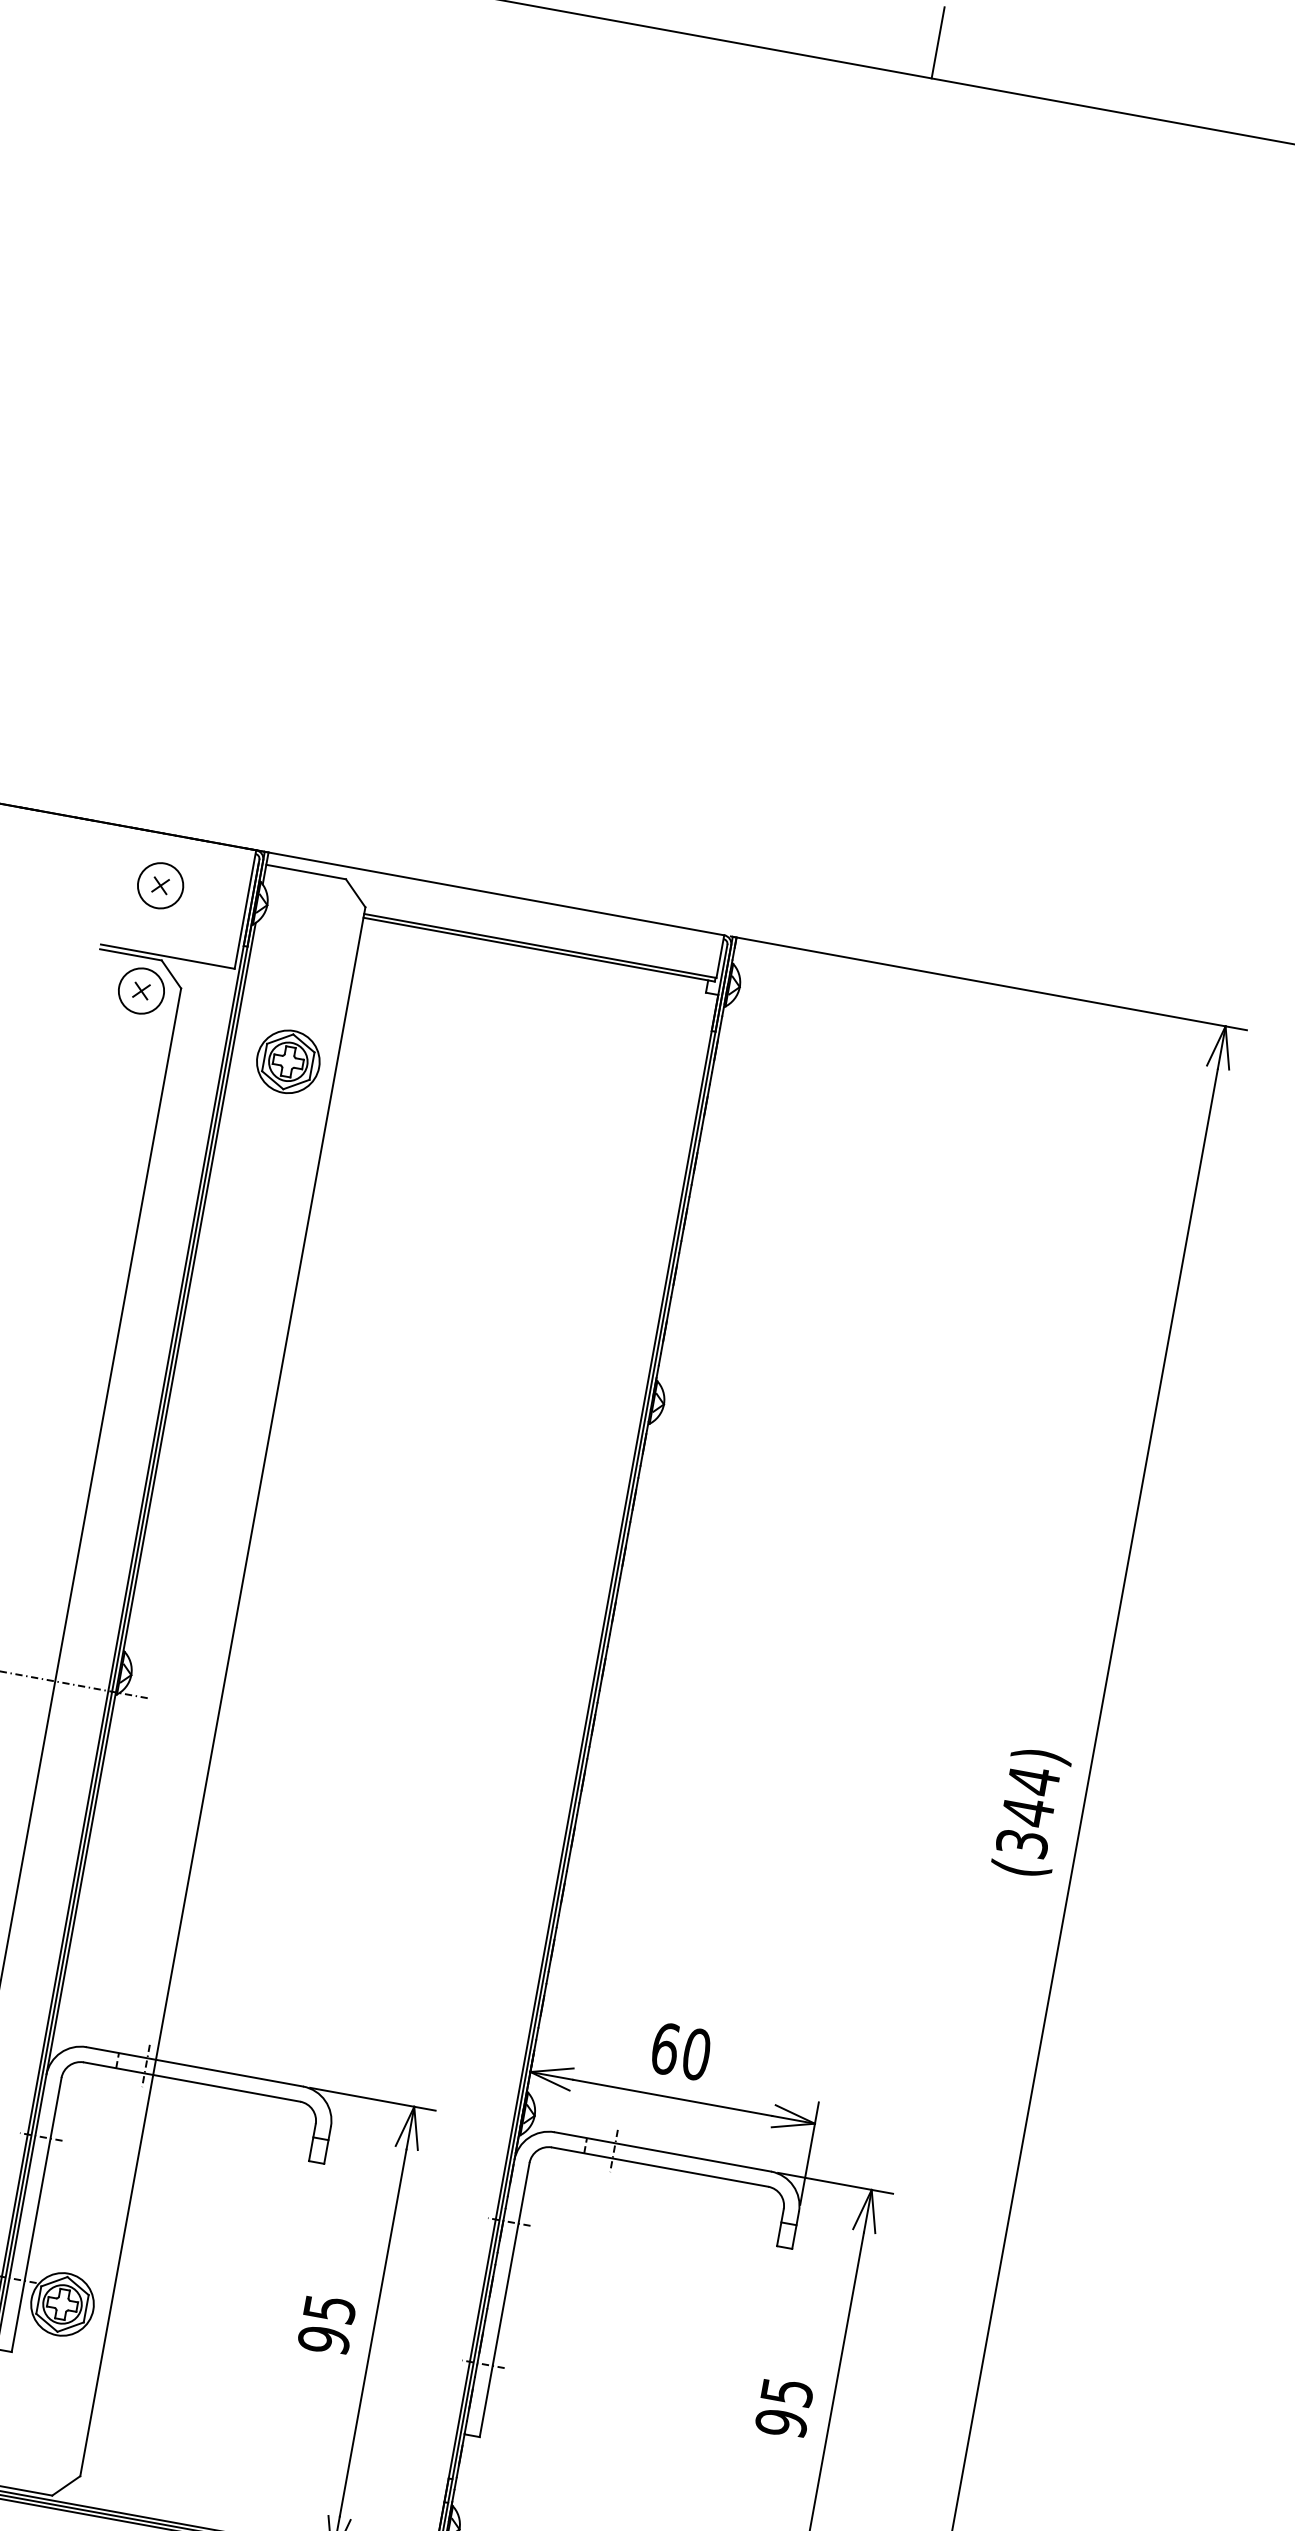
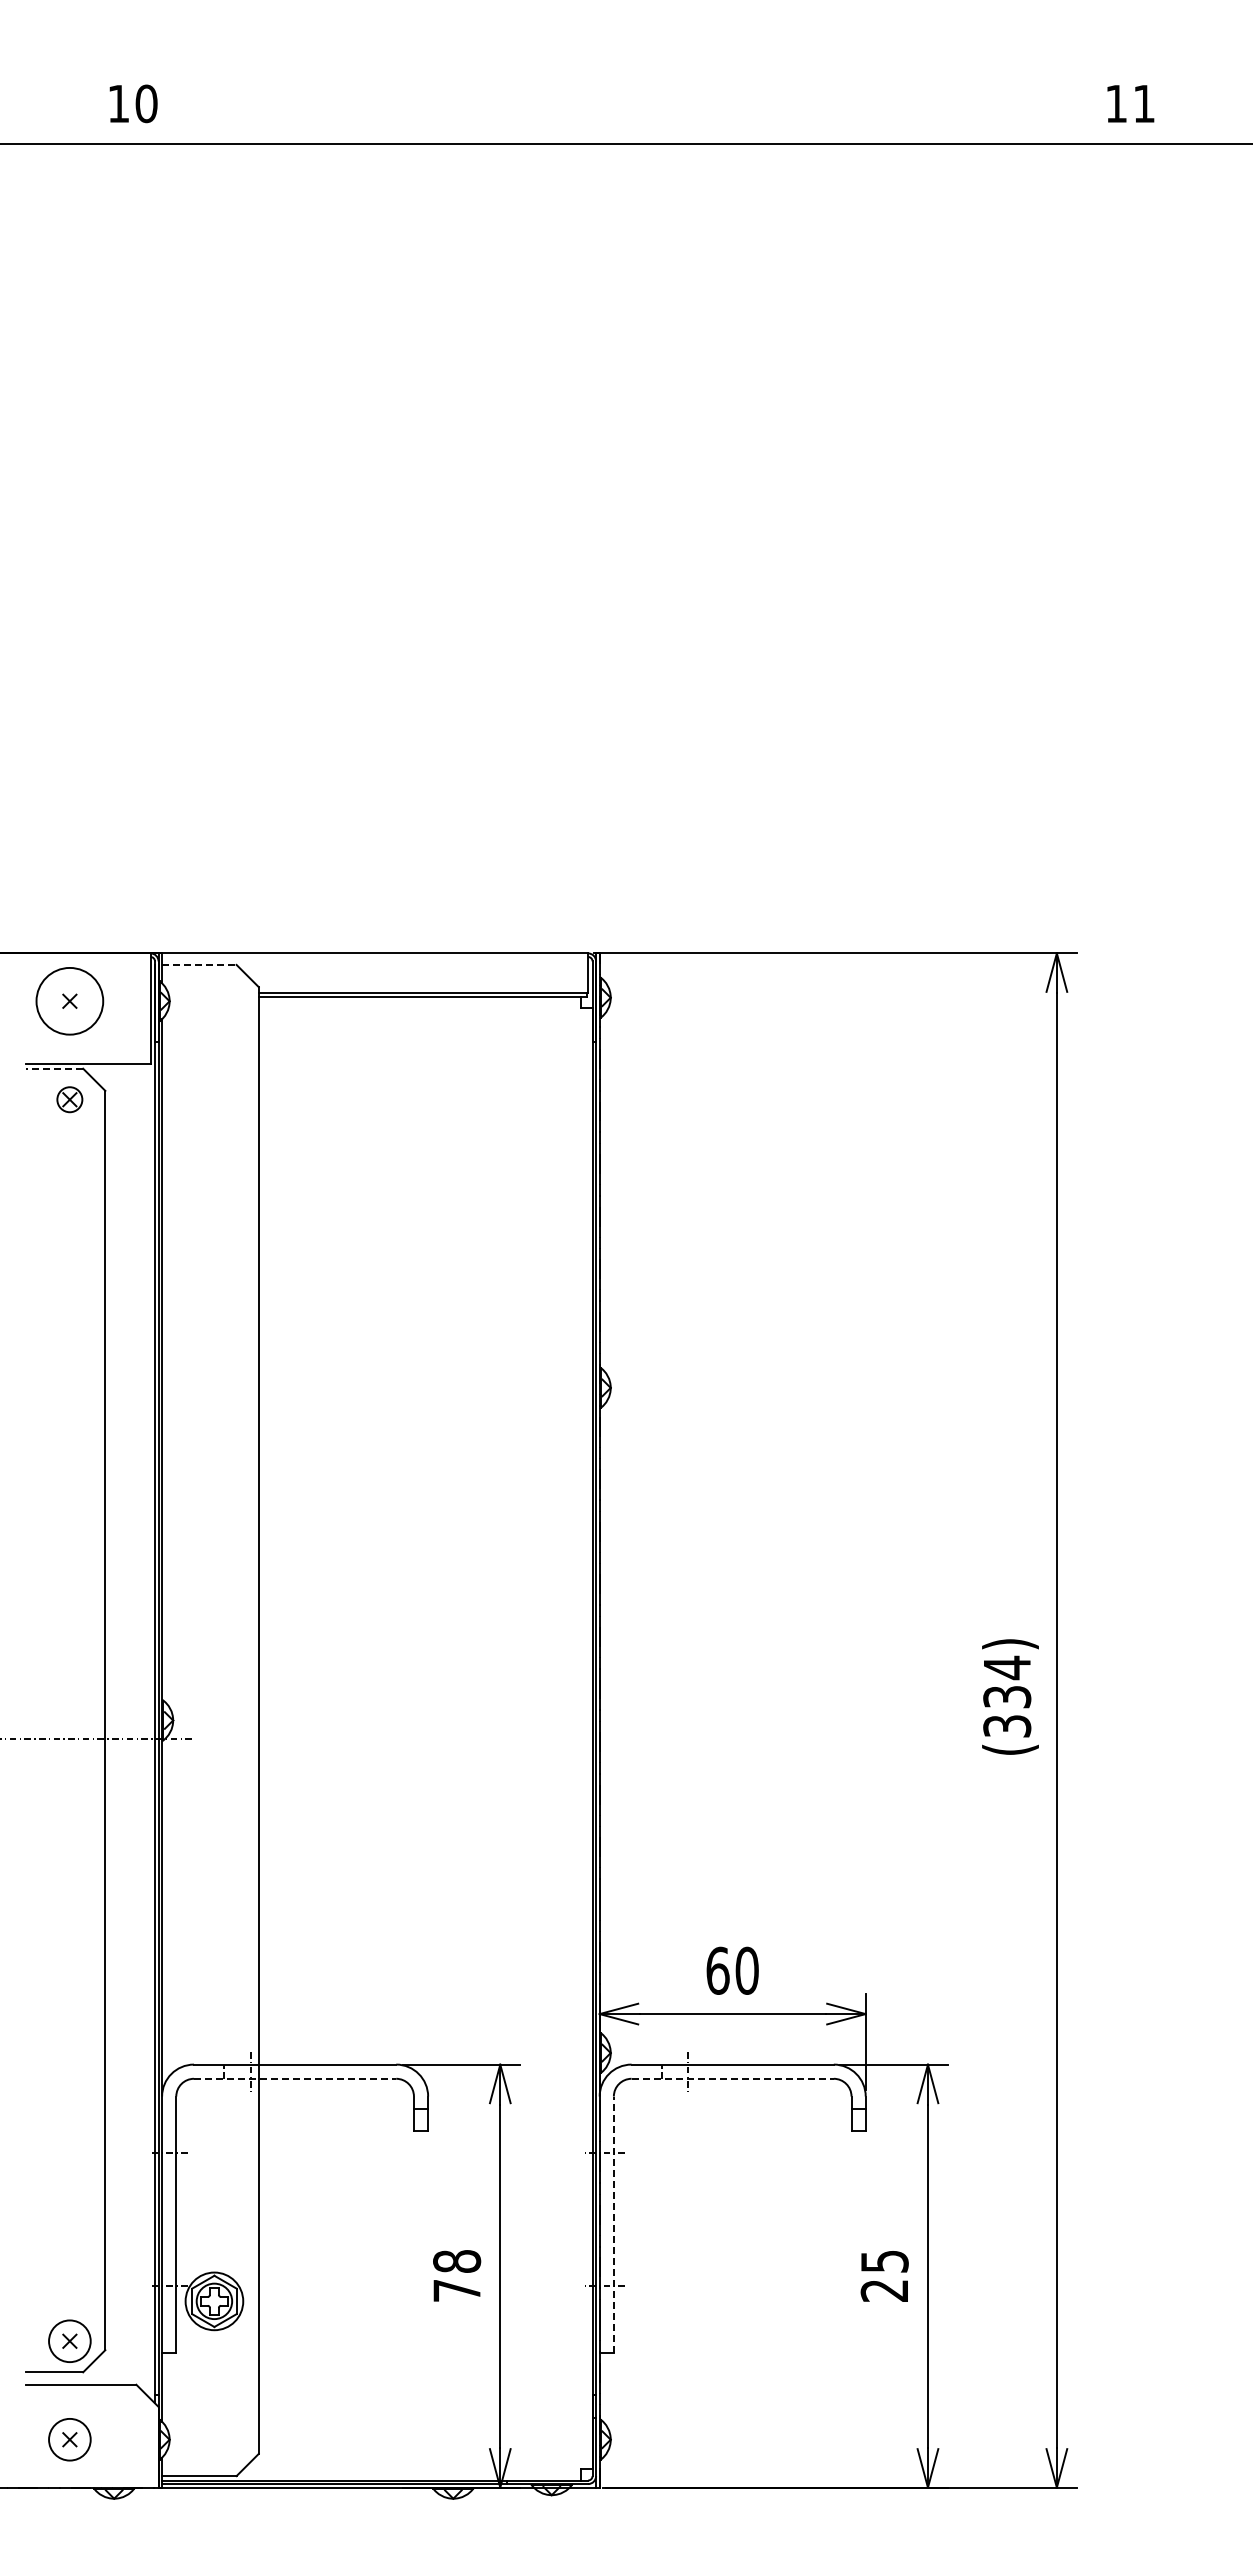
line: (937, 42) -> (634, 110), removed
line: (306, 871) -> (199, 964), solid -> dashed
circle: (160, 885) -> (69, 1001), size x1.6
line: (131, 954) -> (54, 1068), solid -> dashed
circle: (141, 990) -> (69, 1099), size x0.6
part: (288, 1061) -> (214, 1139), removed
text: (1028, 1812) -> (1007, 1697), (344) -> (334)
line: (192, 2081) -> (295, 2078), solid -> dashed
line: (661, 2166) -> (733, 2078), solid -> dashed
line: (504, 2299) -> (613, 2224), solid -> dashed
text: (327, 2325) -> (457, 2276), 95 -> 78
text: (781, 2423) -> (884, 2290), 95 -> 25

